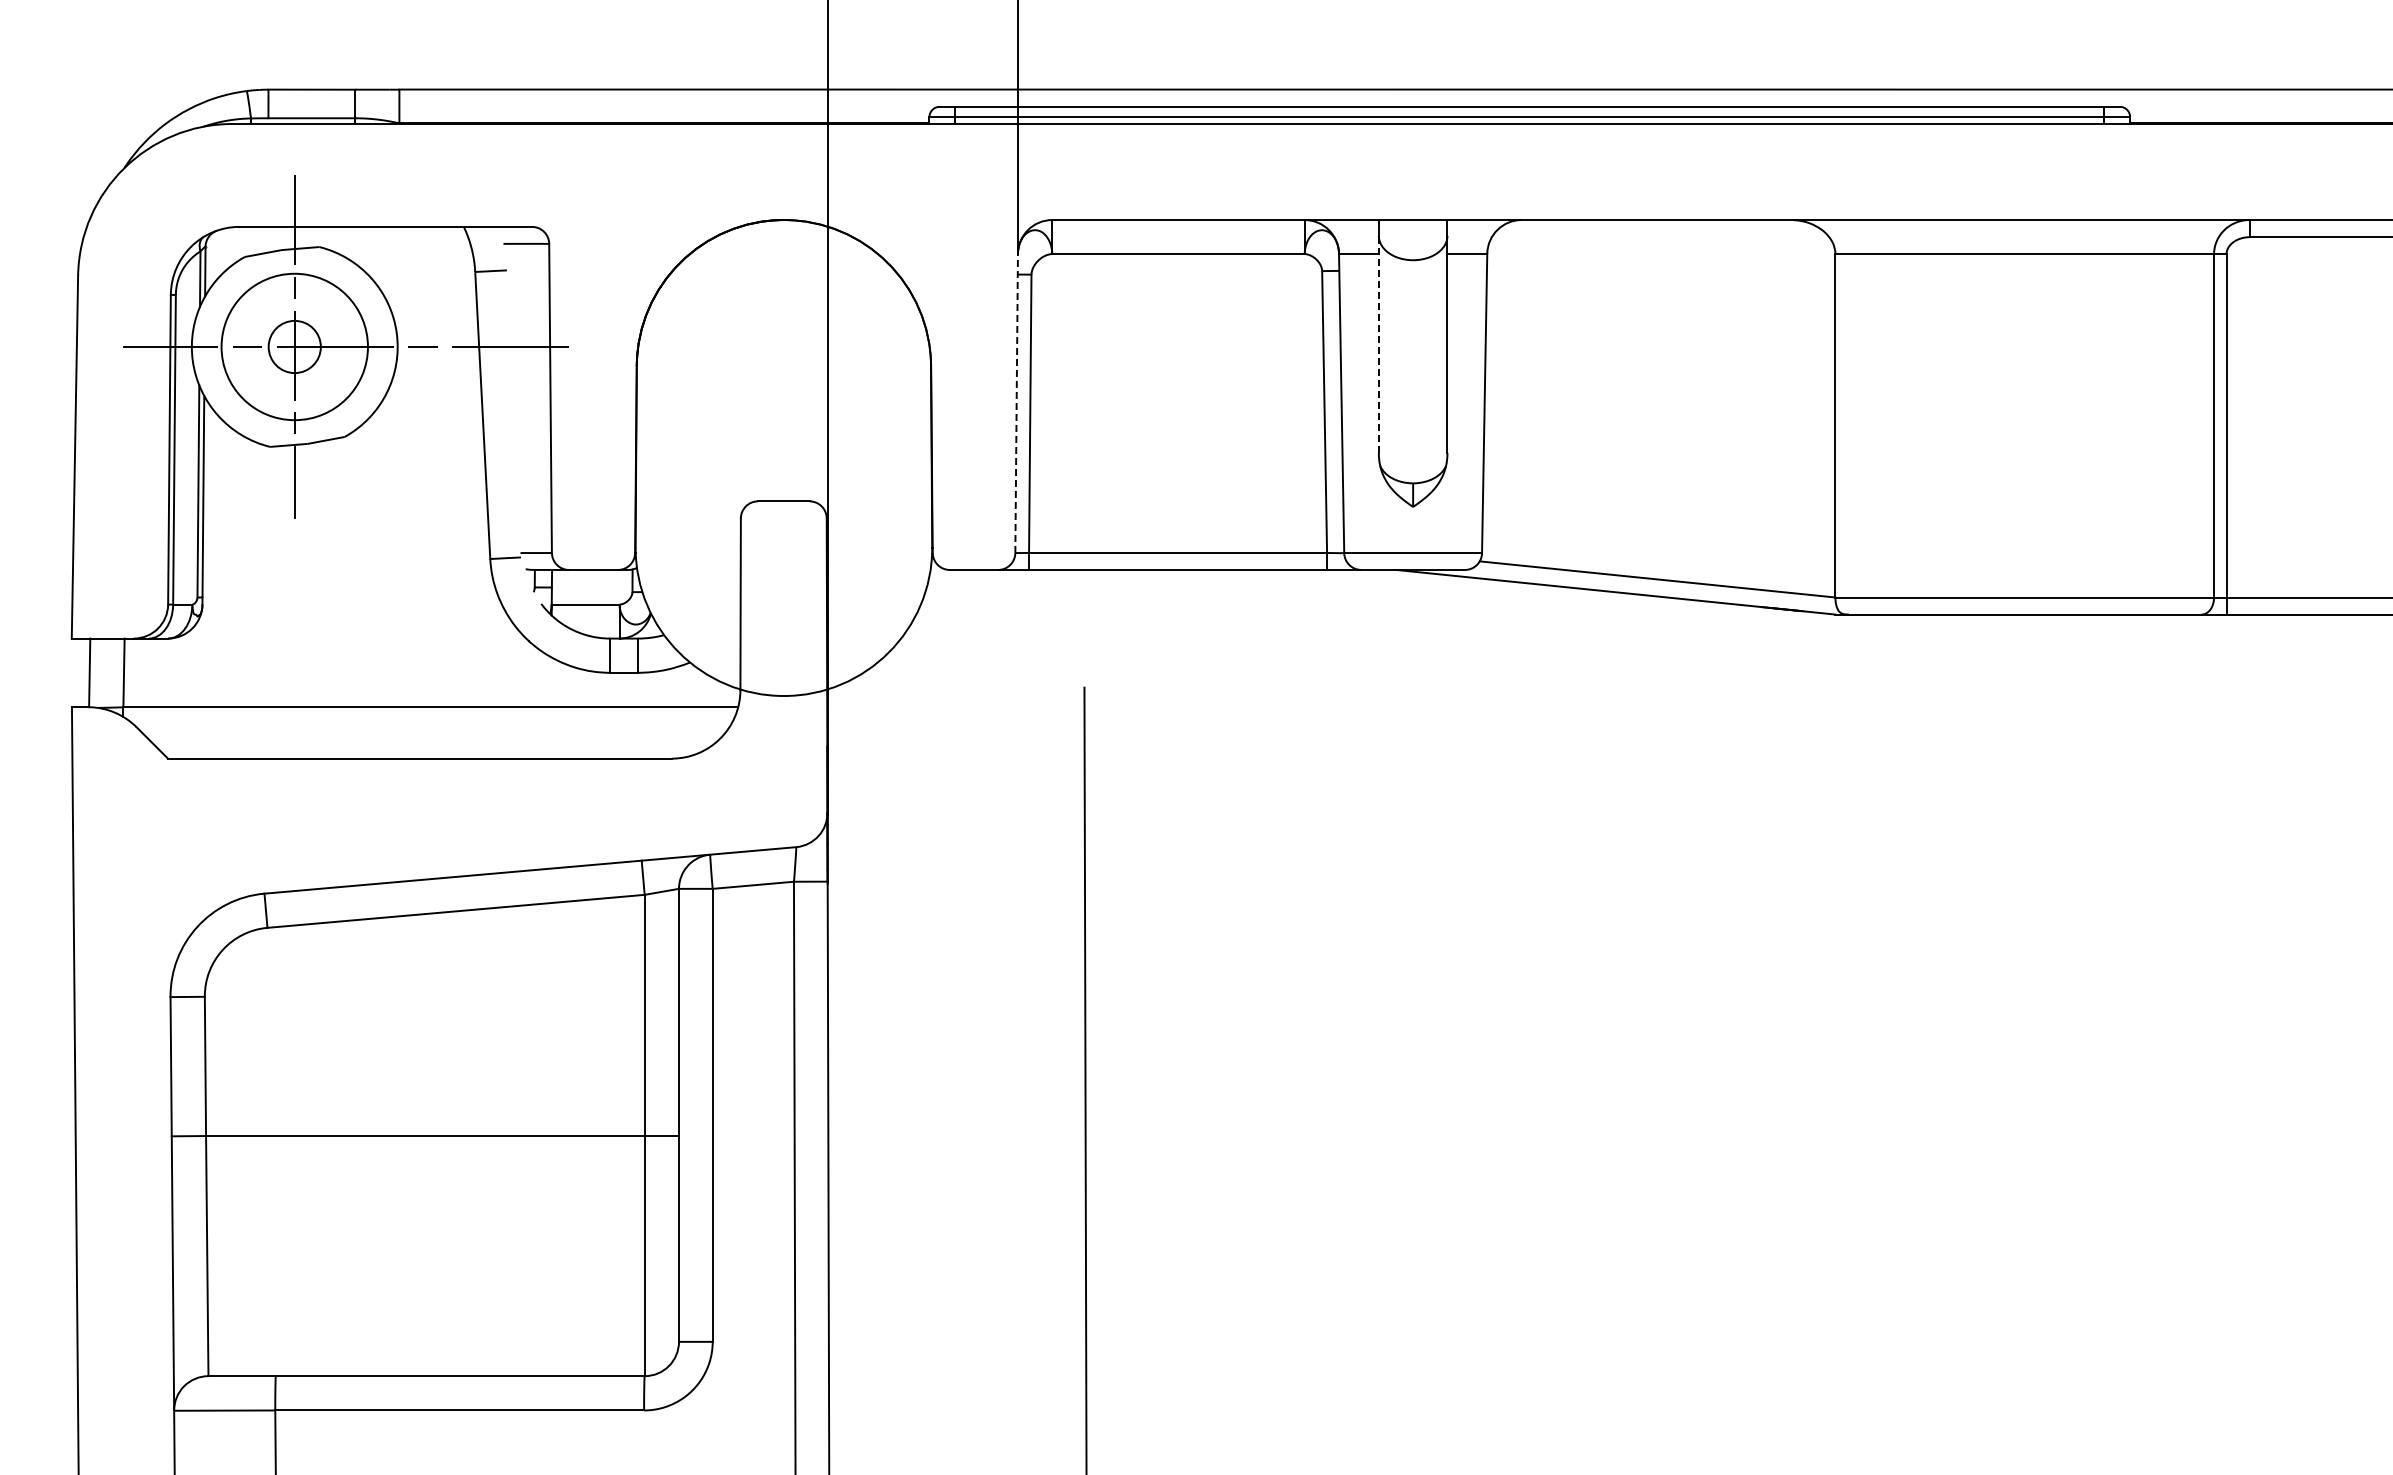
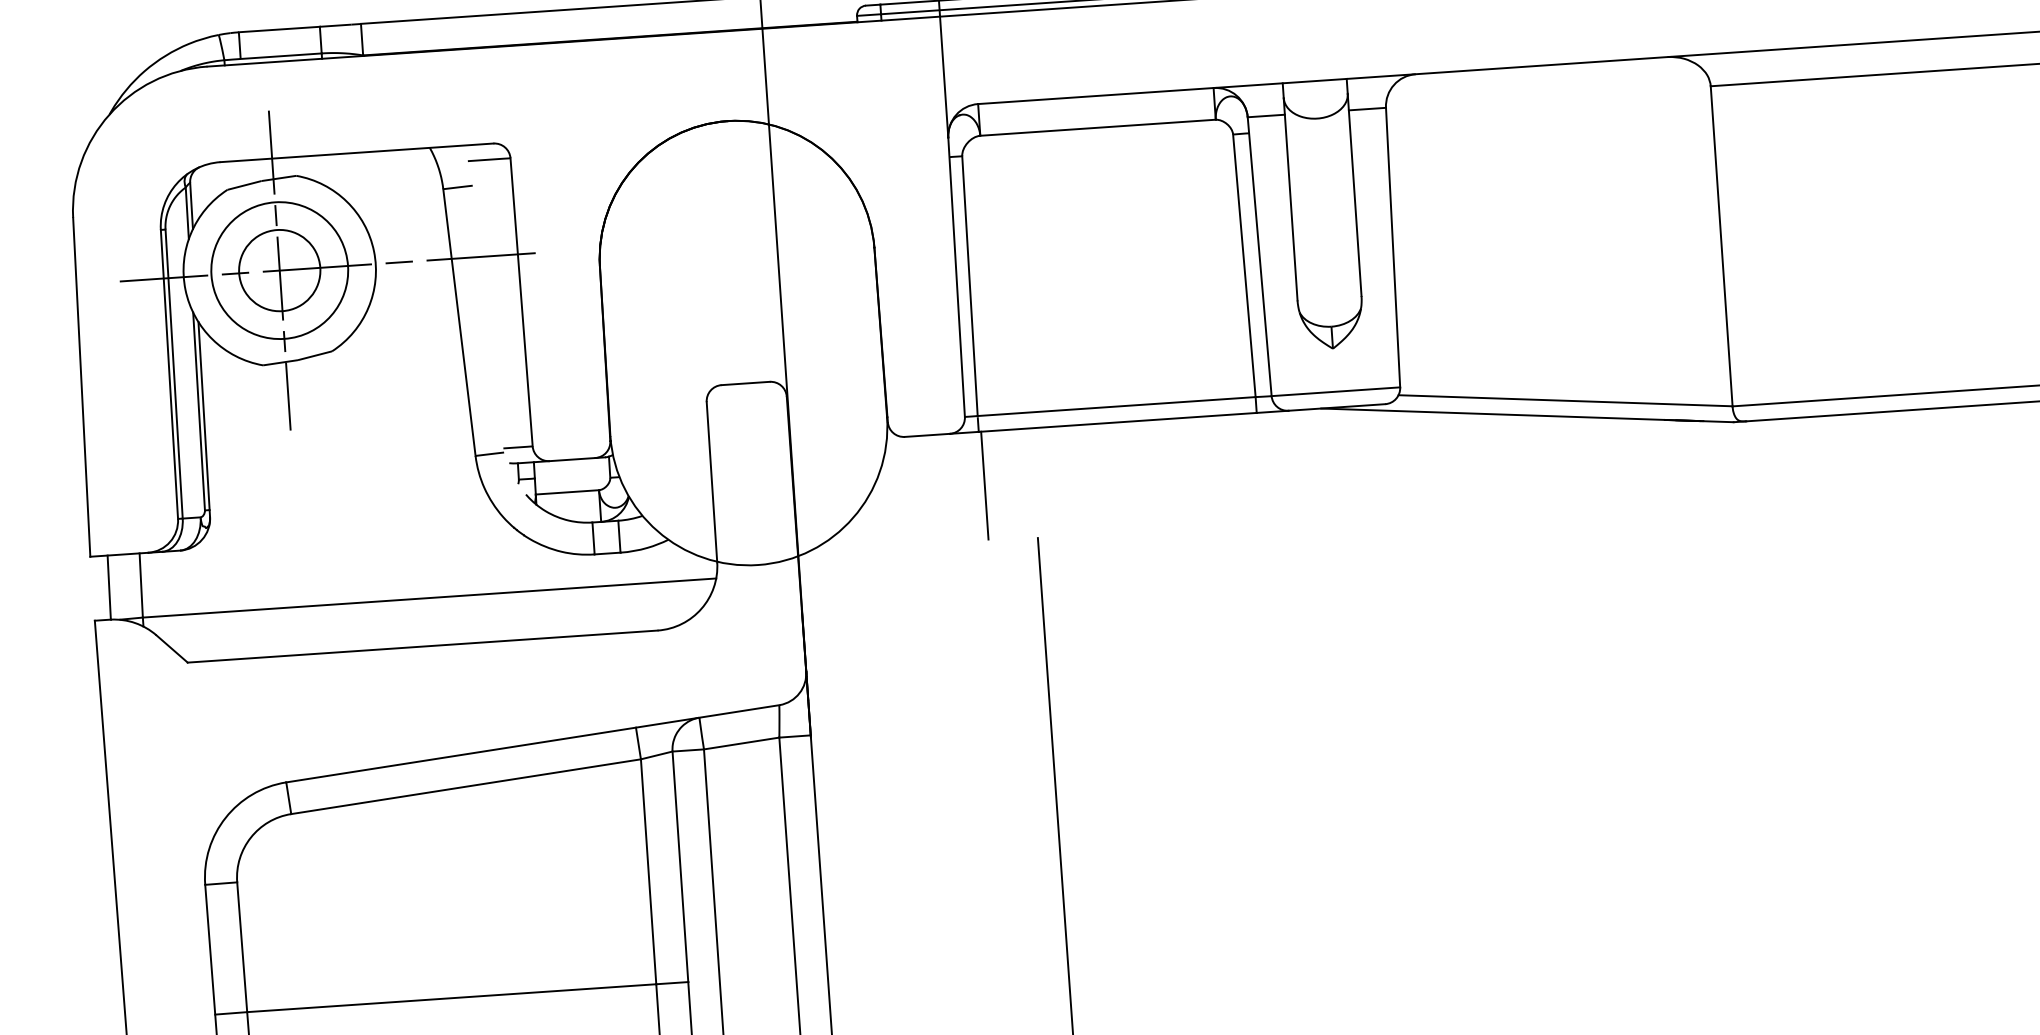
line: (1378, 343) -> (1290, 198), dashed -> solid
circle: (294, 346) -> (279, 270), size x1.67
line: (1016, 403) -> (956, 277), dashed -> solid
line: (1031, 627) -> (984, 485), added

